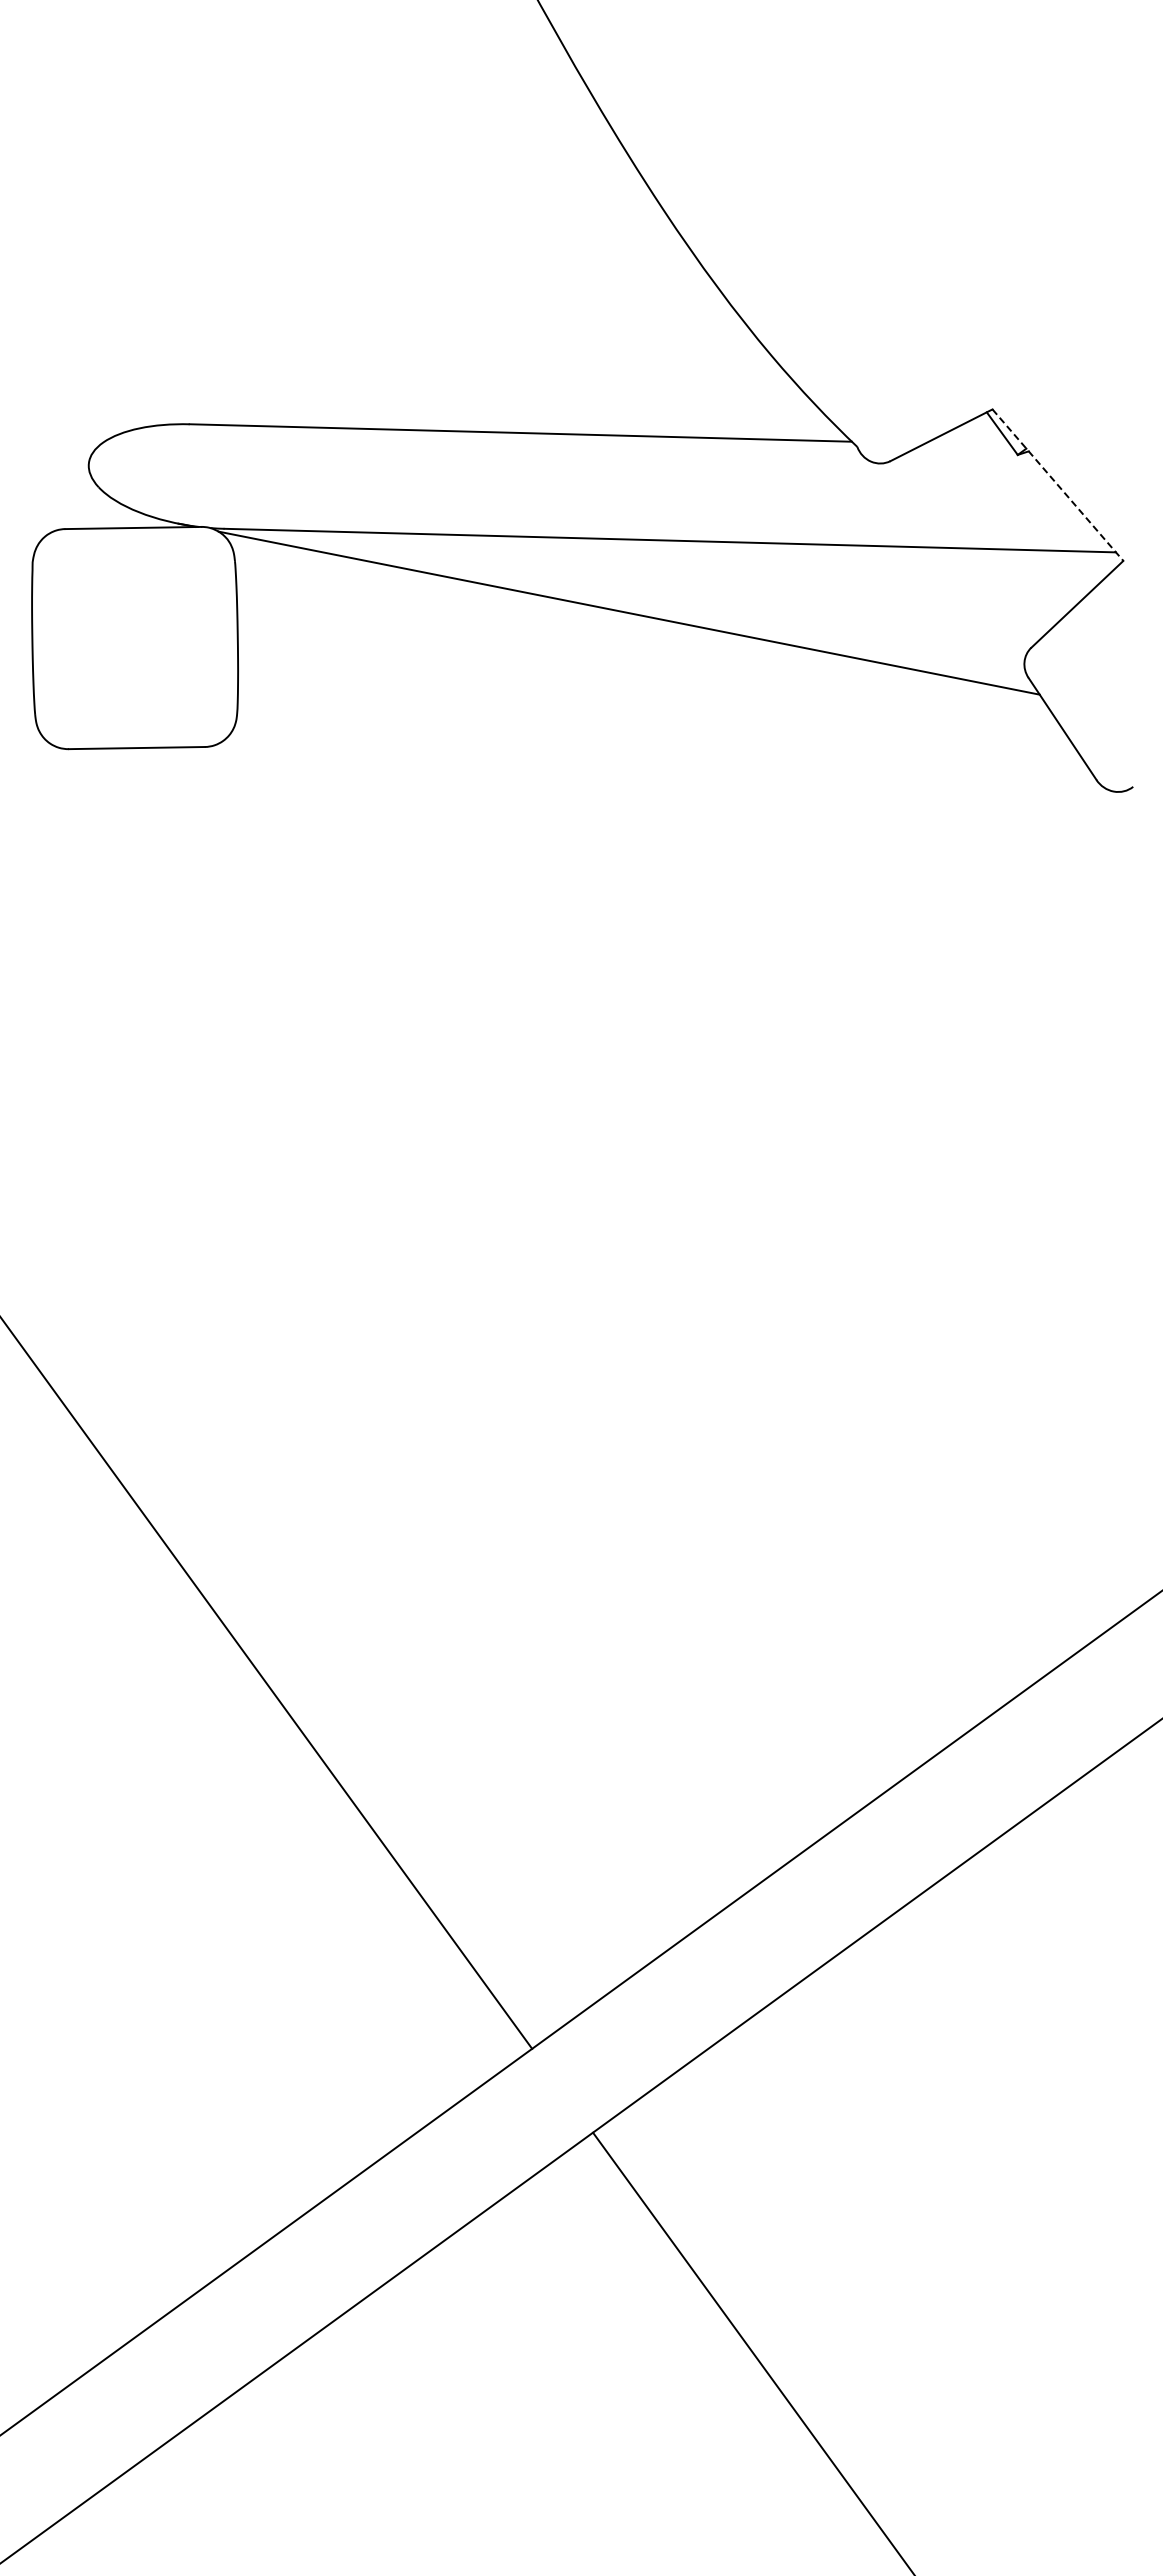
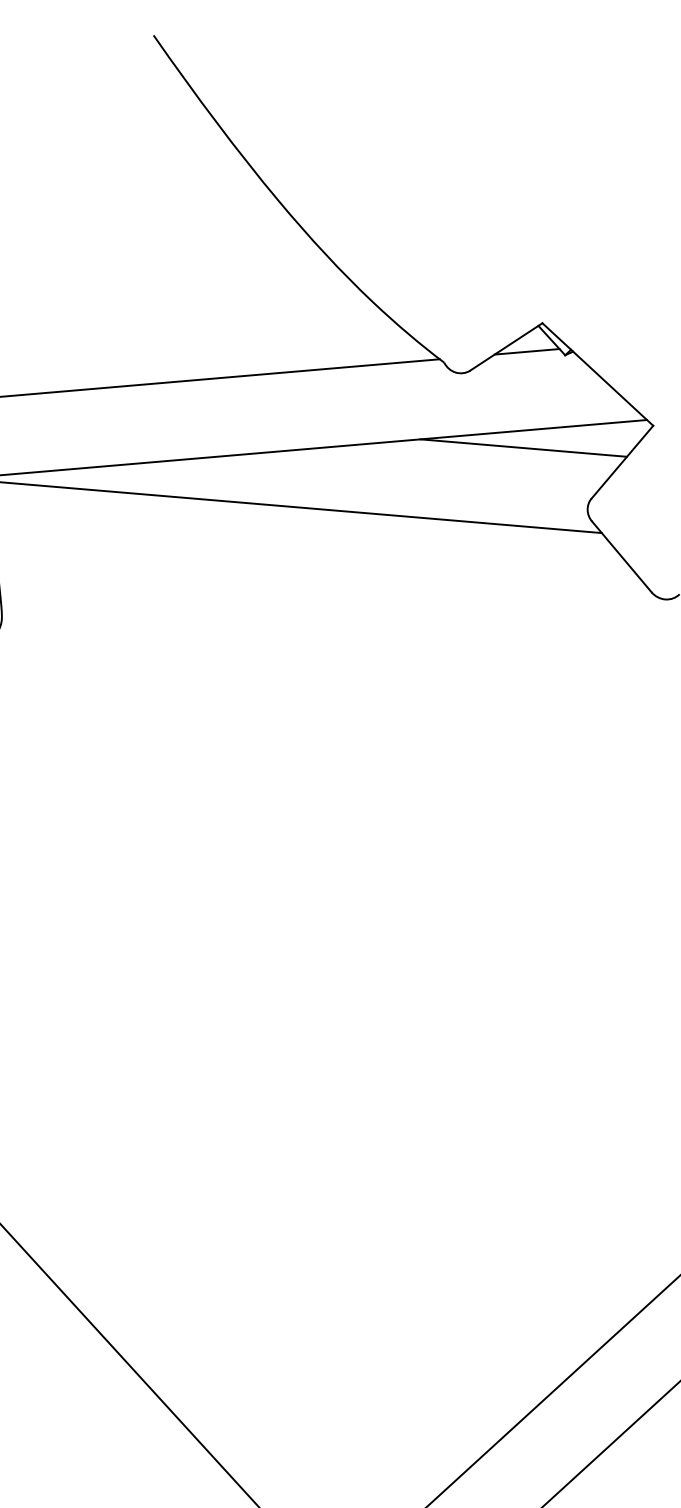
line: (967, 444) -> (526, 351), added
line: (1058, 485) -> (598, 374), dashed -> solid
line: (949, 570) -> (523, 447), added

